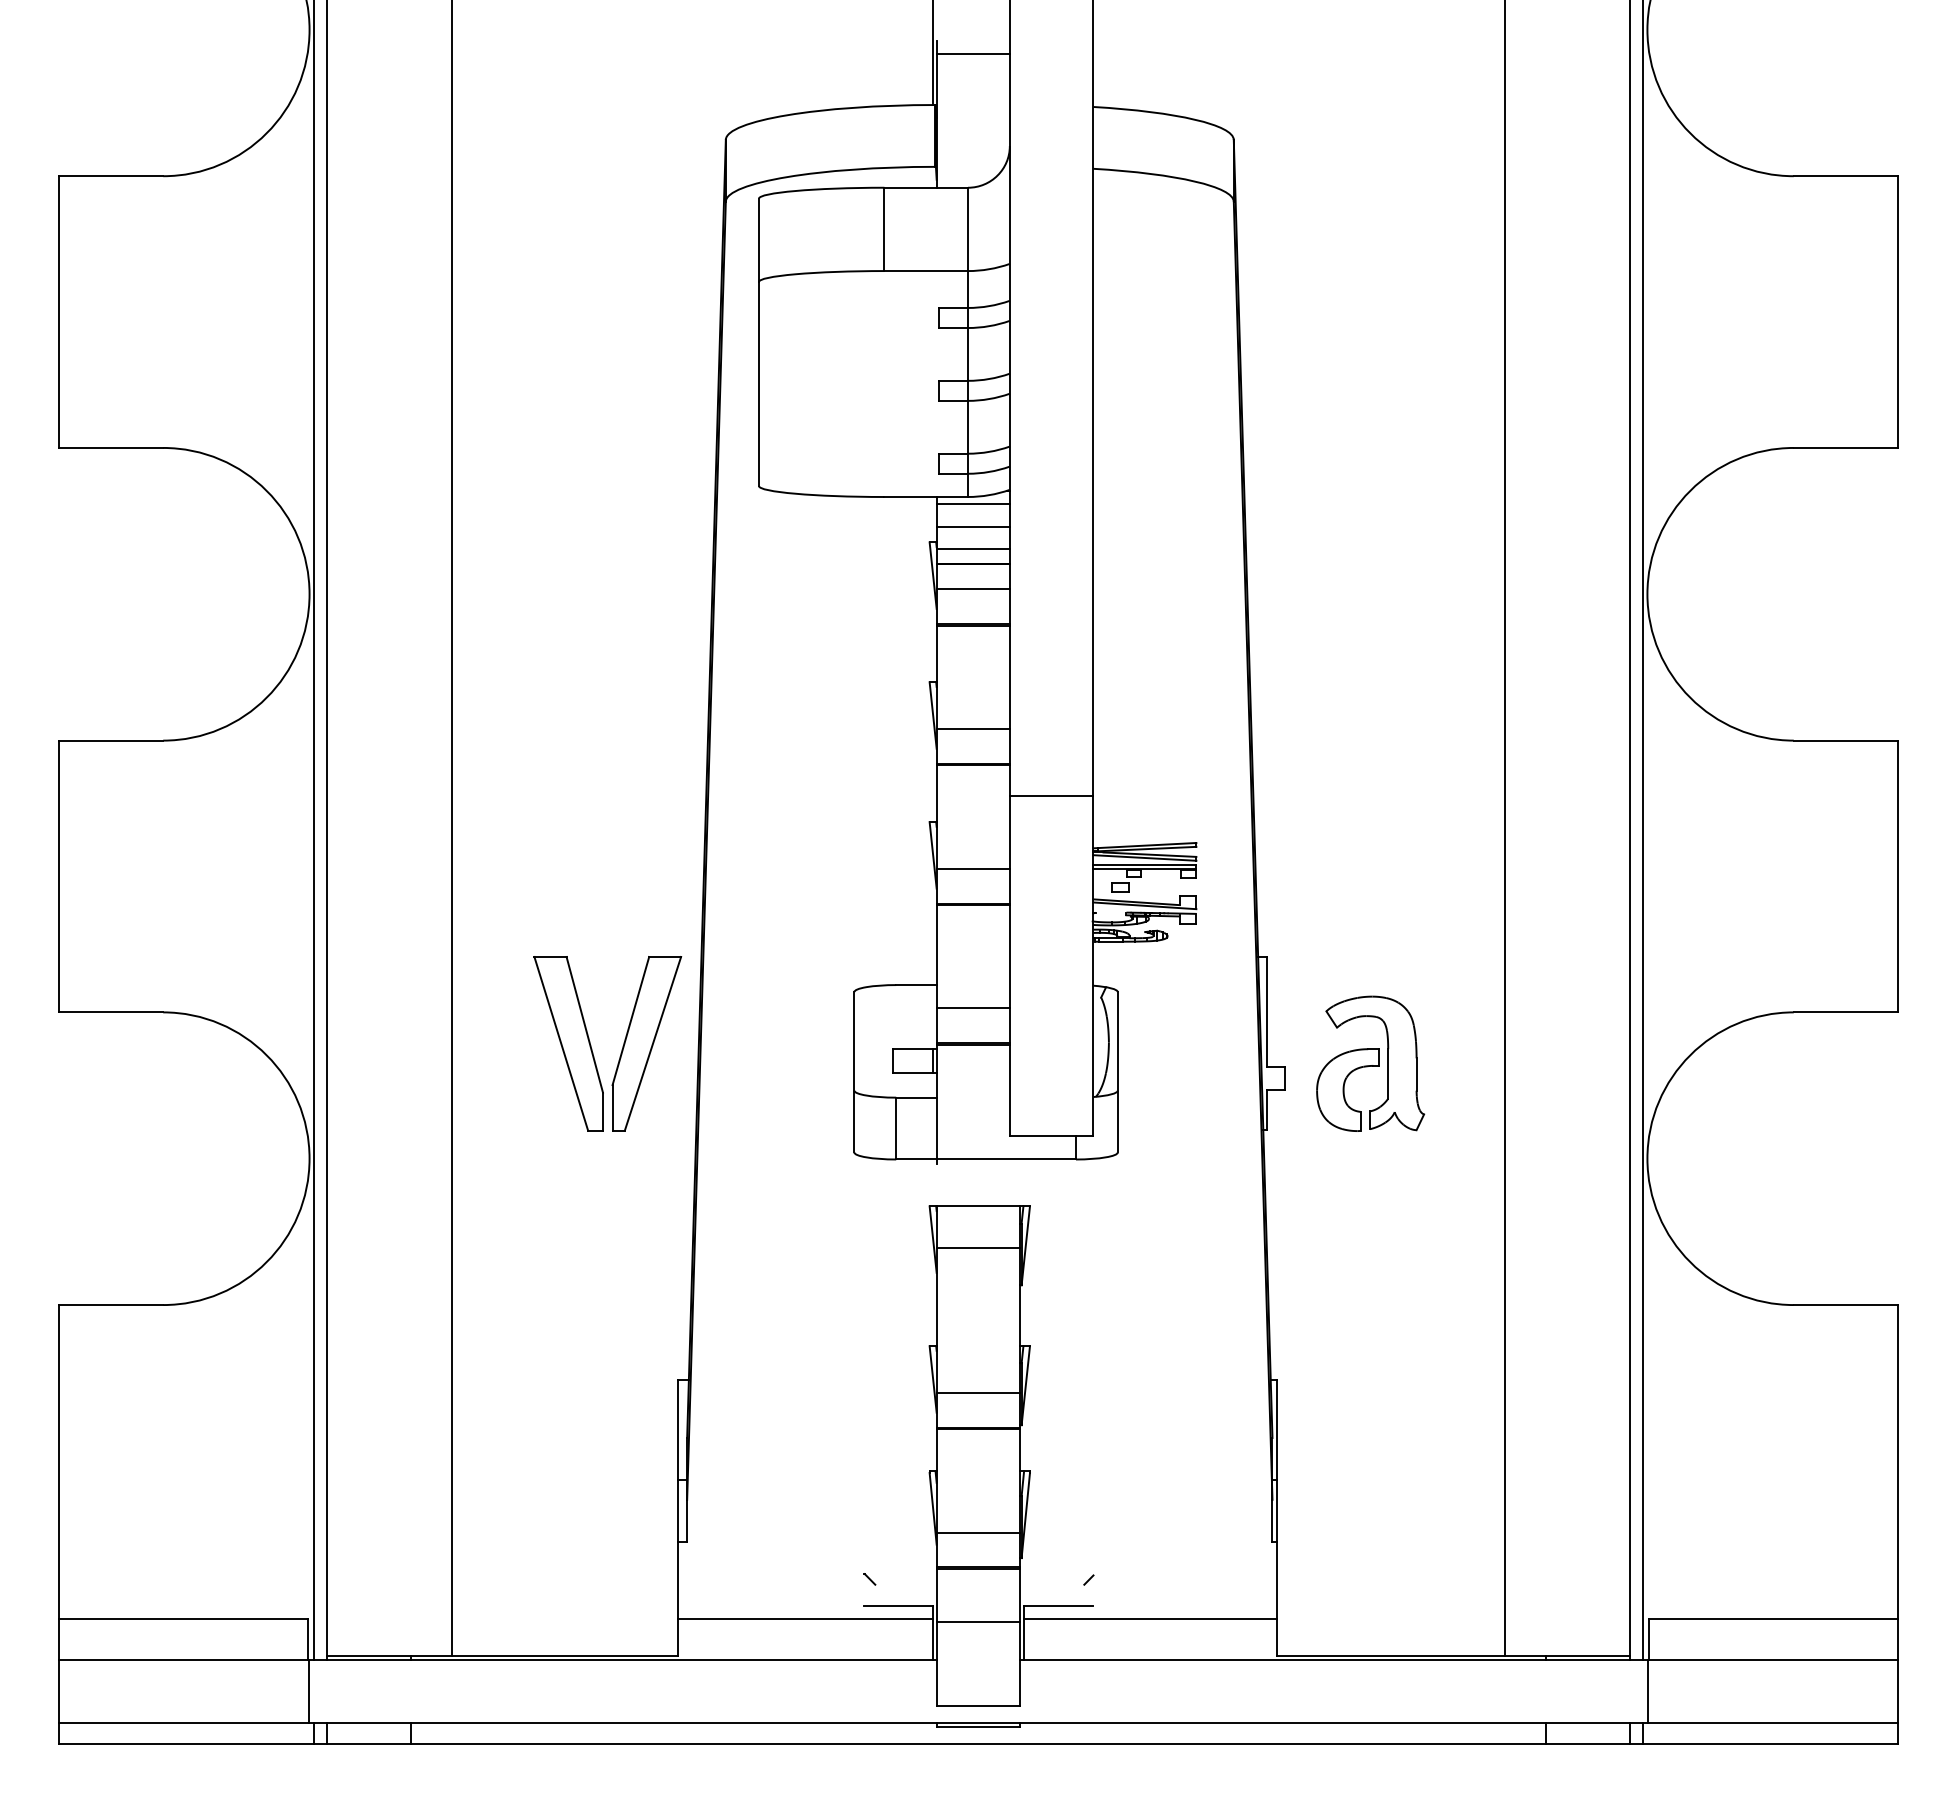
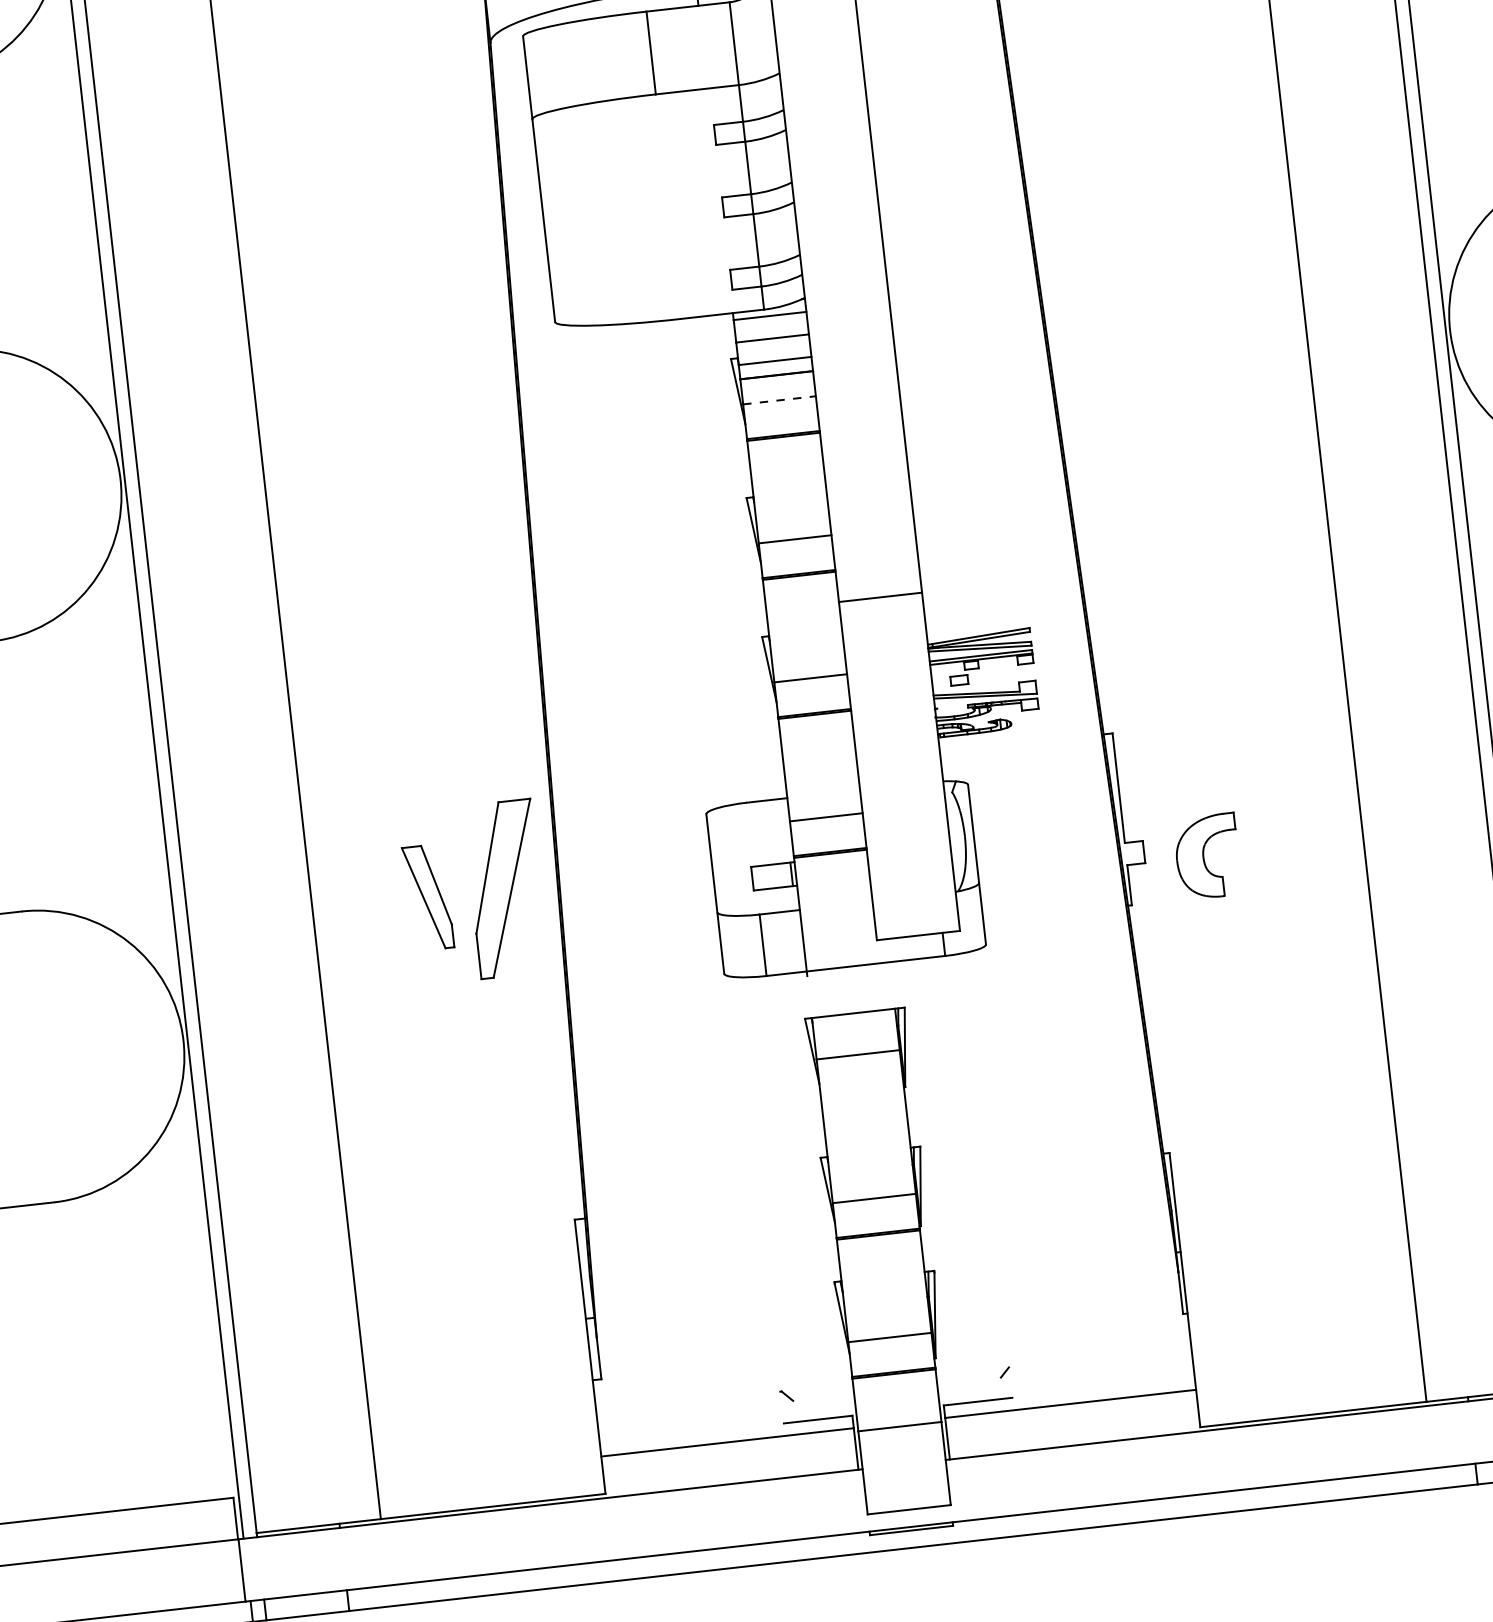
line: (973, 588) -> (779, 399), solid -> dashed
part: (568, 1043) -> (427, 897), size x0.6
part: (1387, 1063) -> (1244, 825), removed

